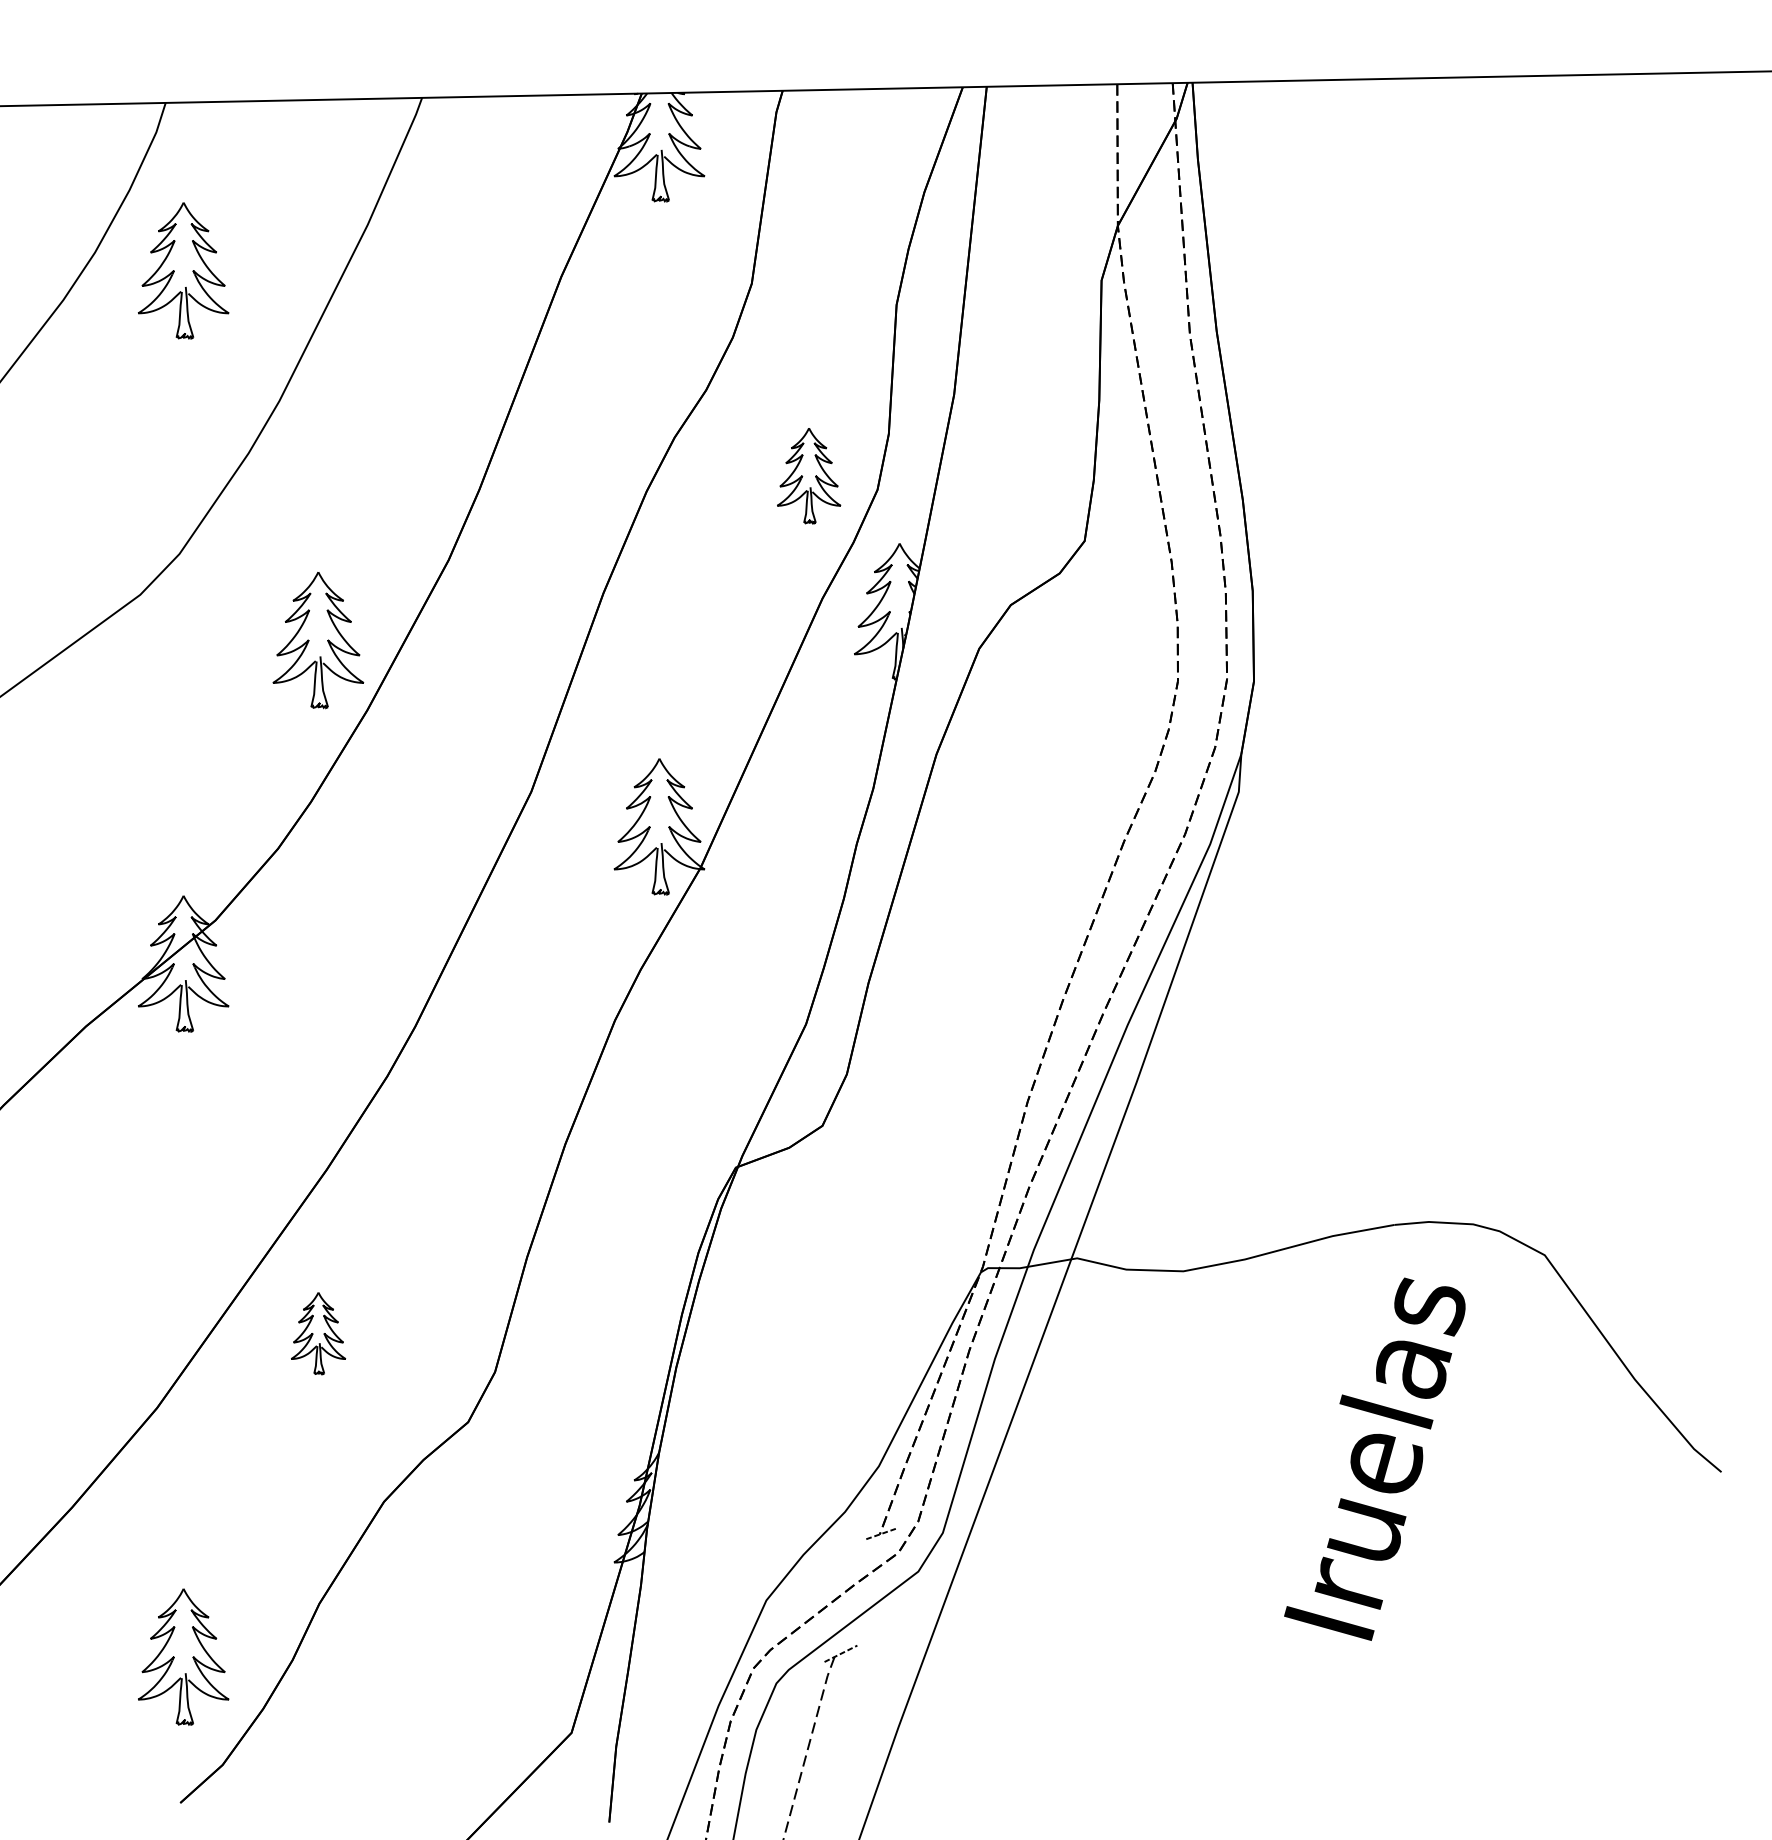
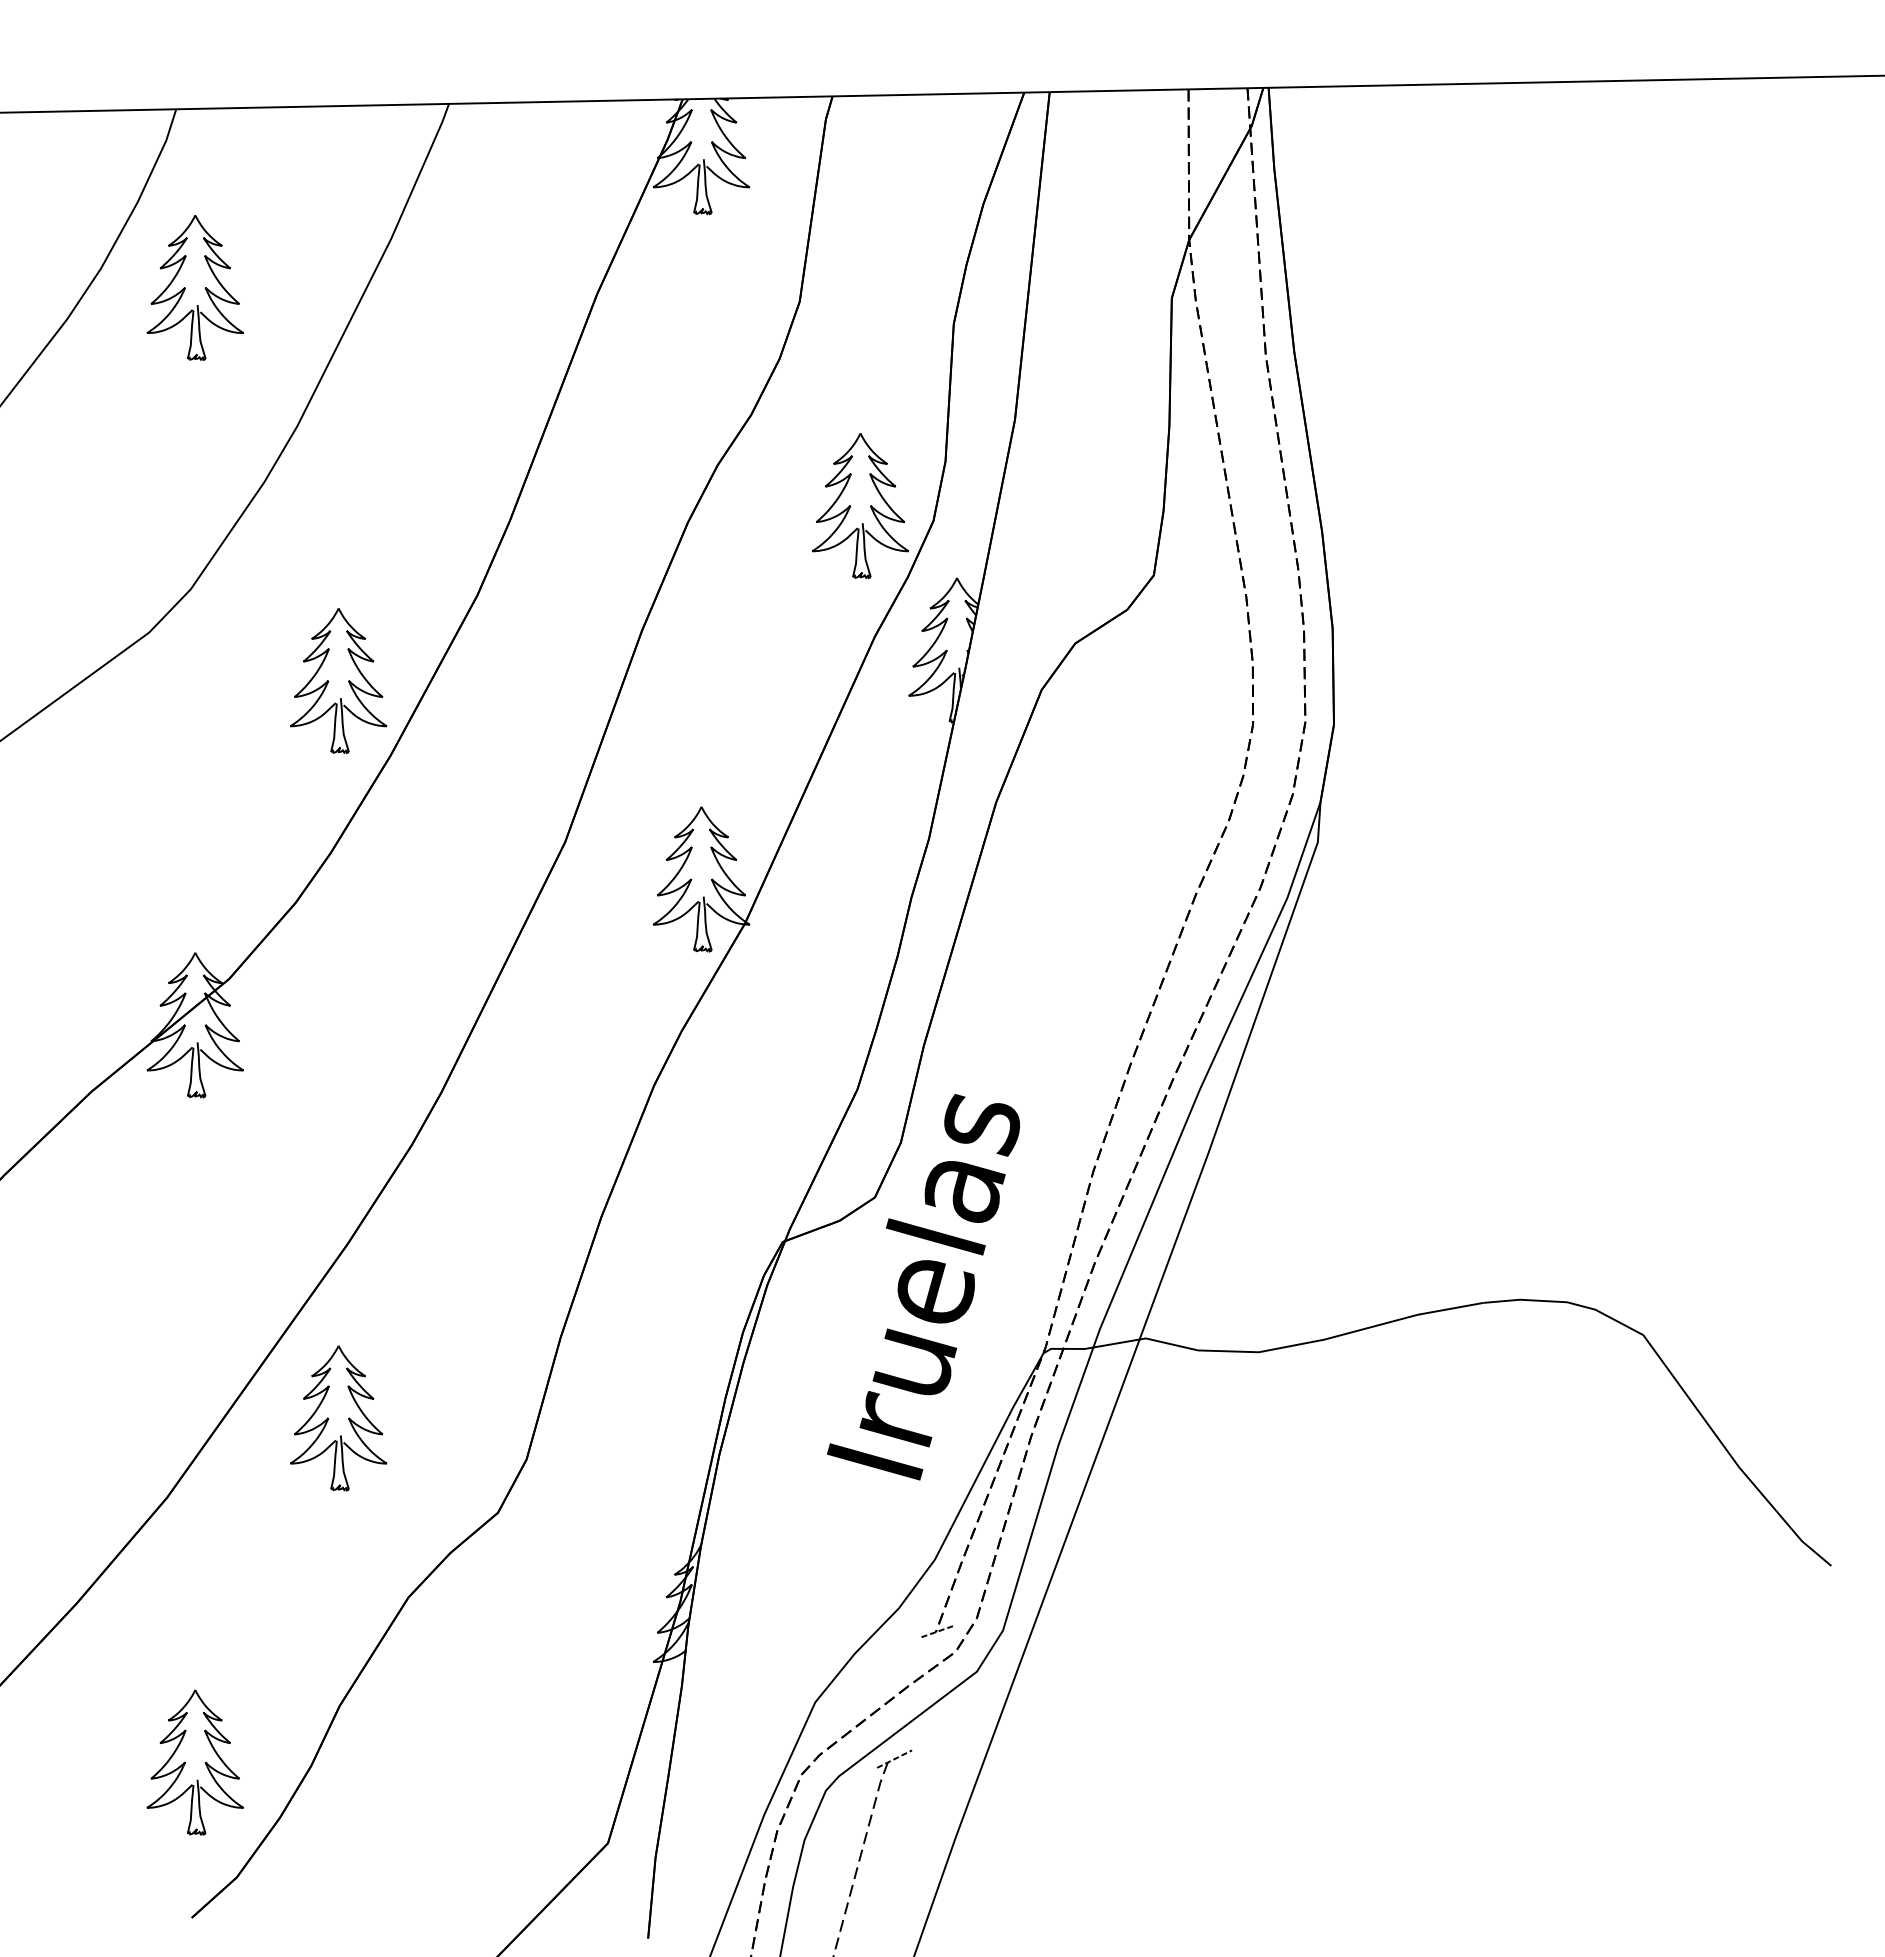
part: (808, 476) -> (860, 506), size x1.43
part: (318, 1333) -> (338, 1418), size x1.67
text: (1374, 1459) -> (923, 1287), moved

